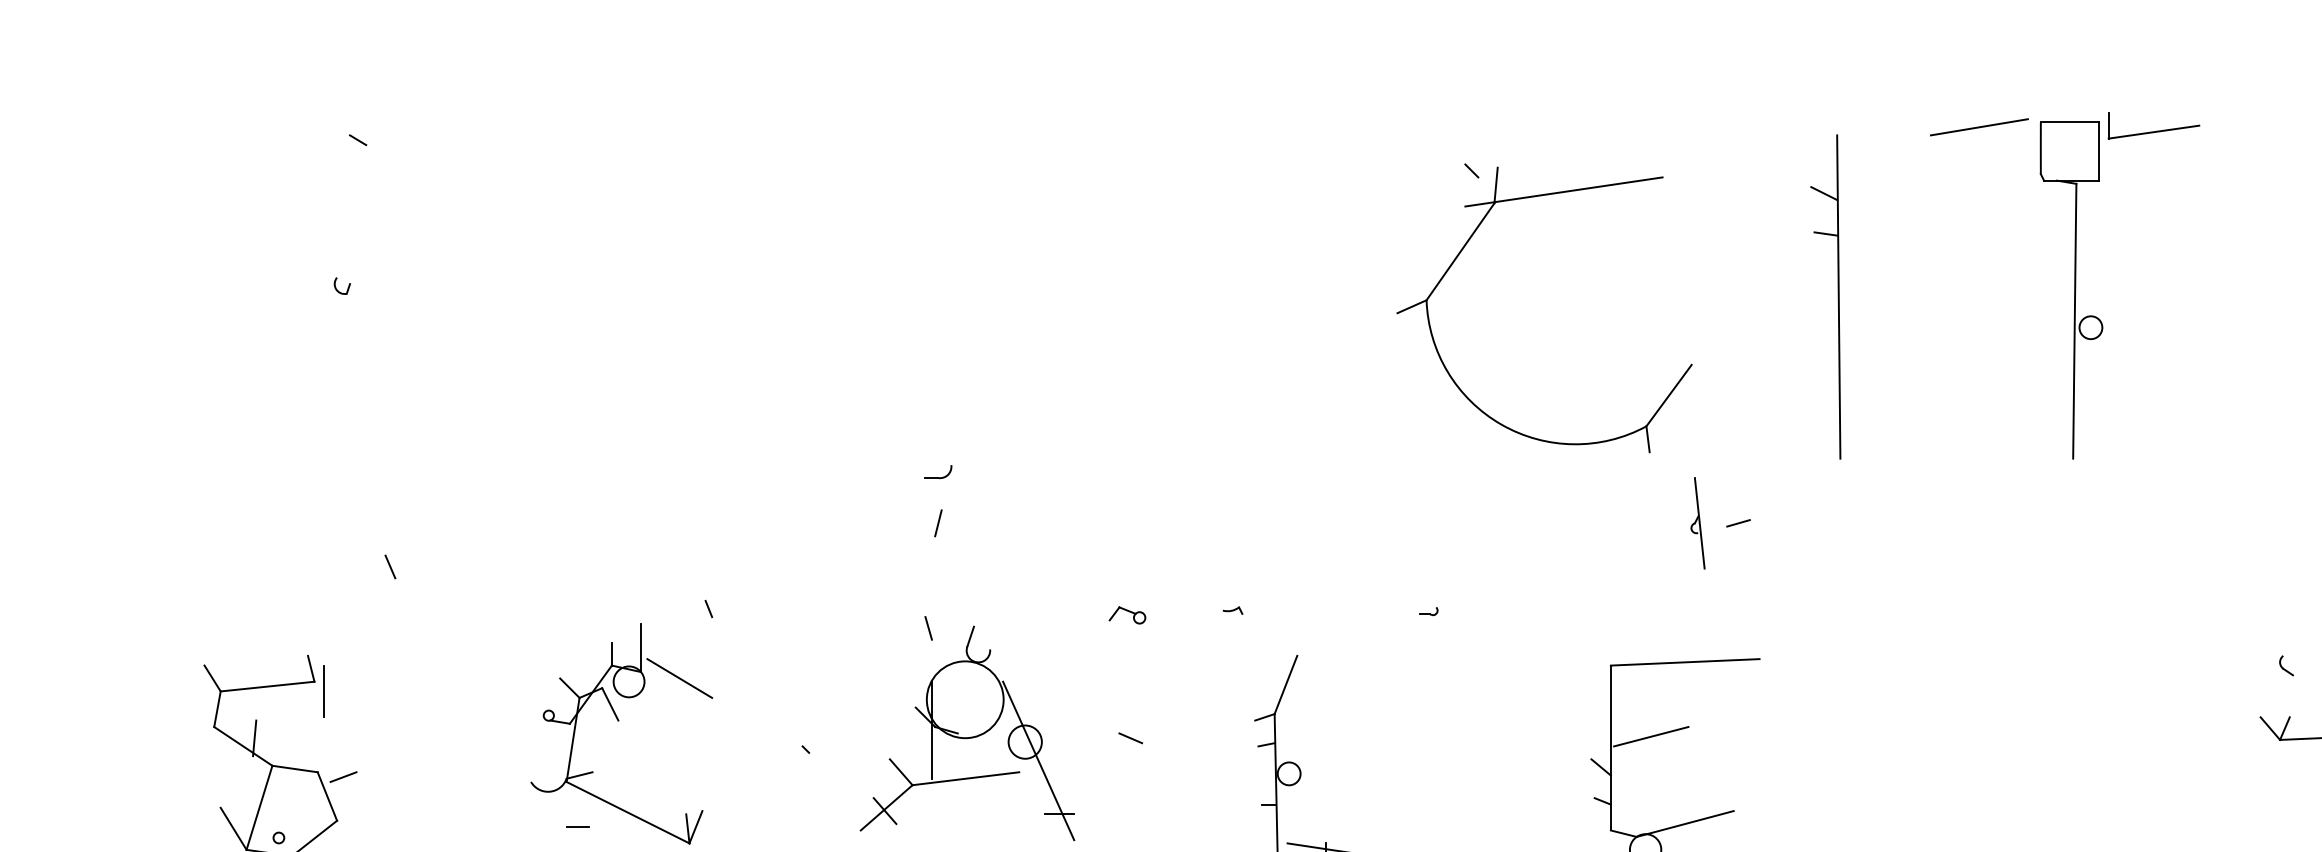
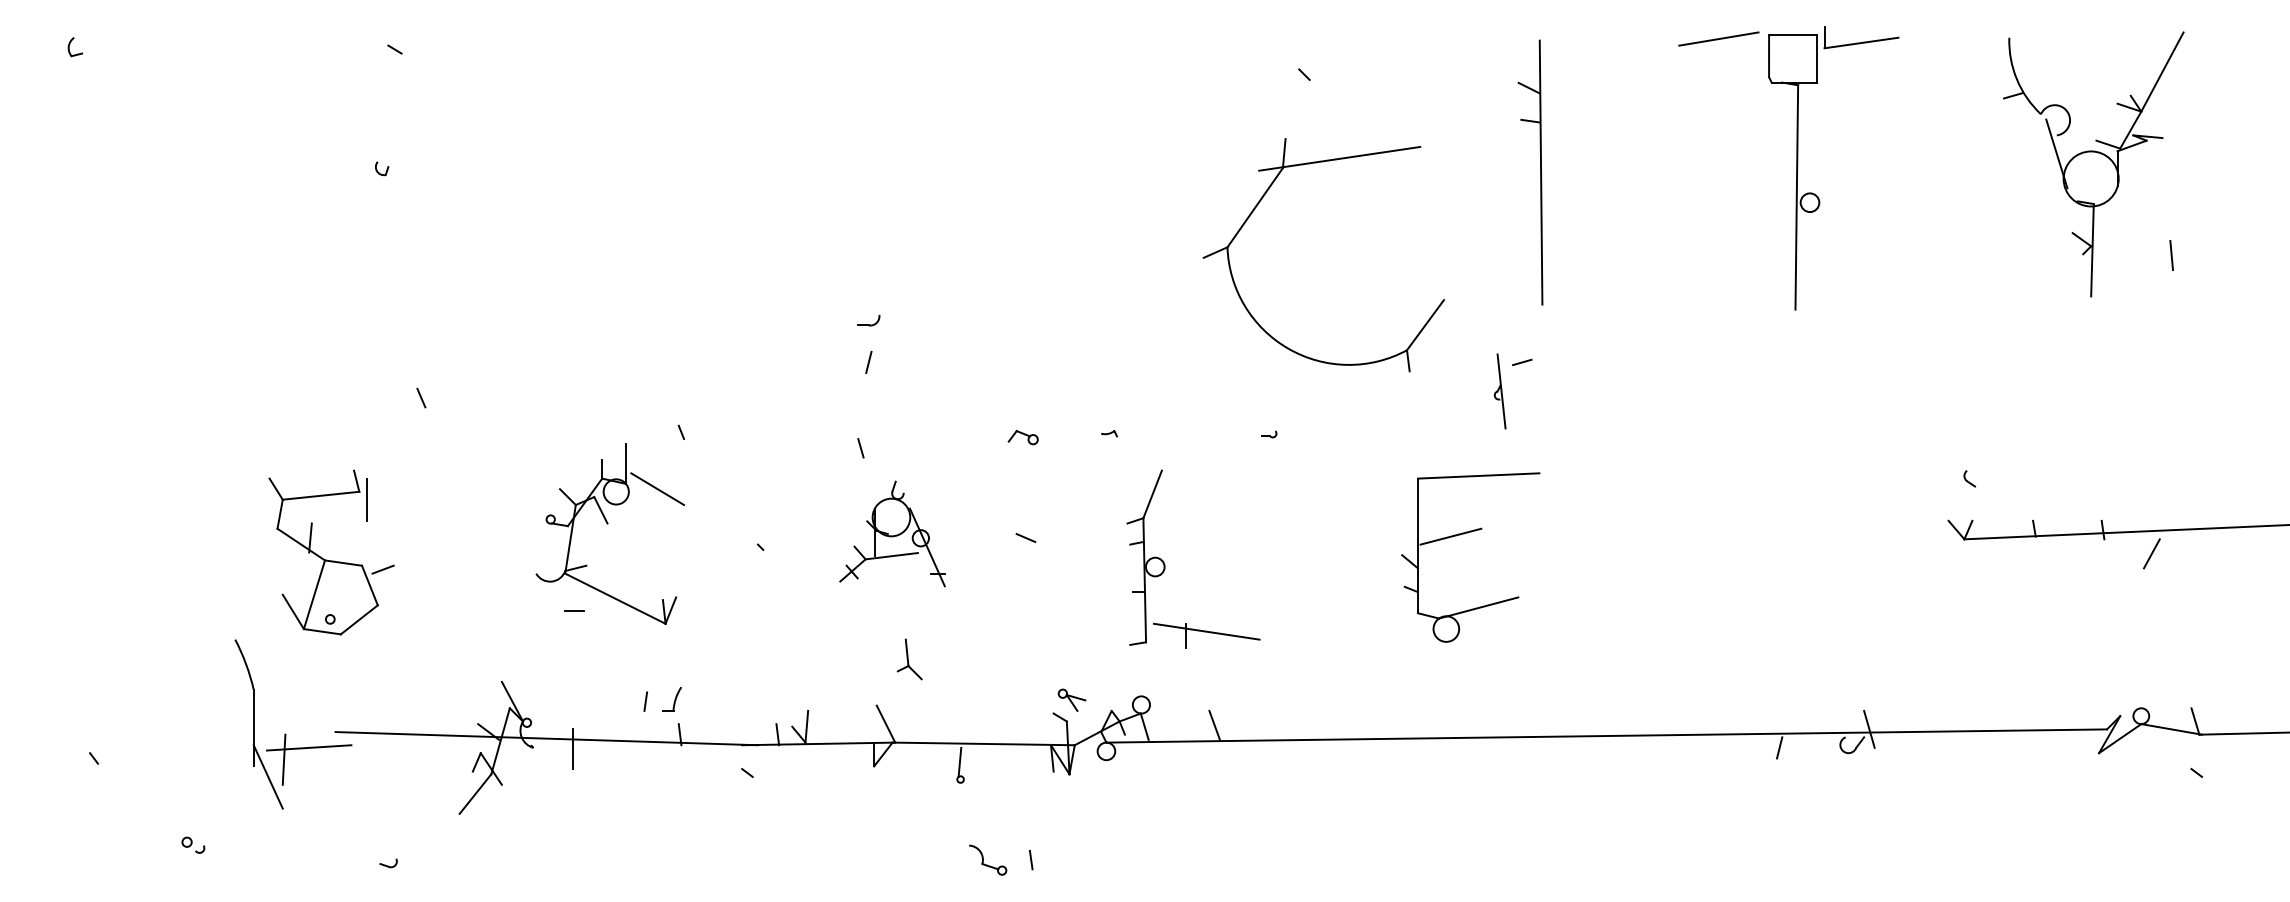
part: (1460, 253) -> (1255, 209), moved
part: (1838, 296) -> (1540, 172), moved
part: (1697, 523) -> (1499, 391), moved
part: (967, 732) -> (892, 533), size x0.6

